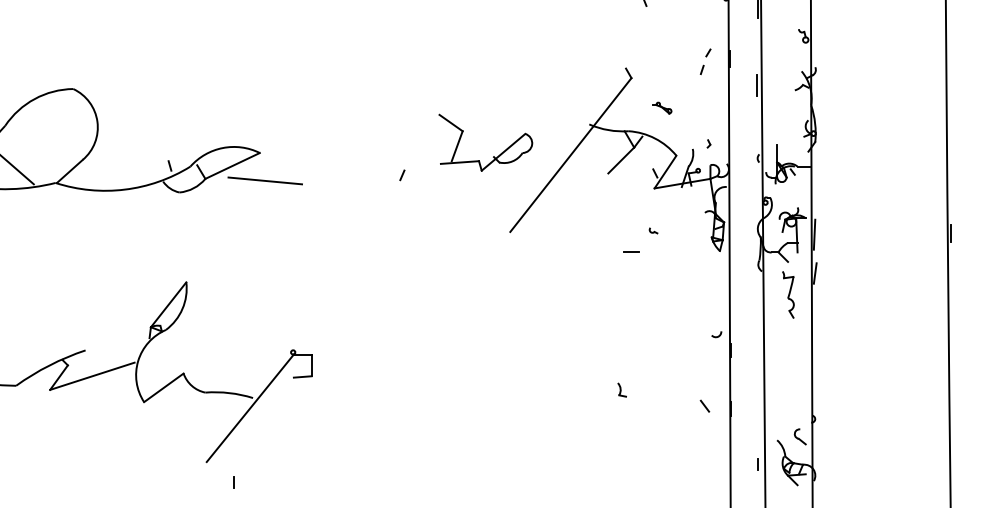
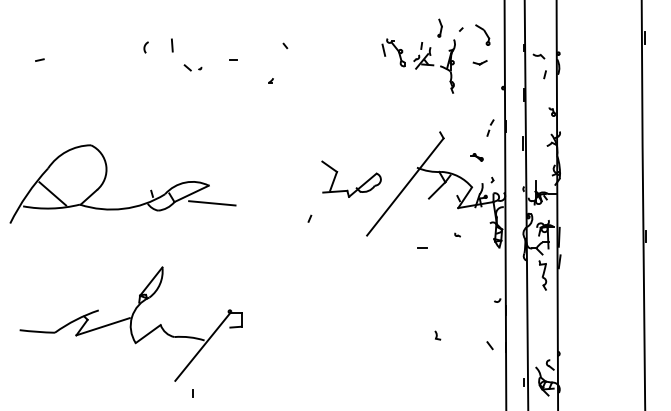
part: (661, 108) -> (476, 157), moved
line: (401, 174) -> (309, 218), moved
line: (631, 250) -> (422, 247), moved

